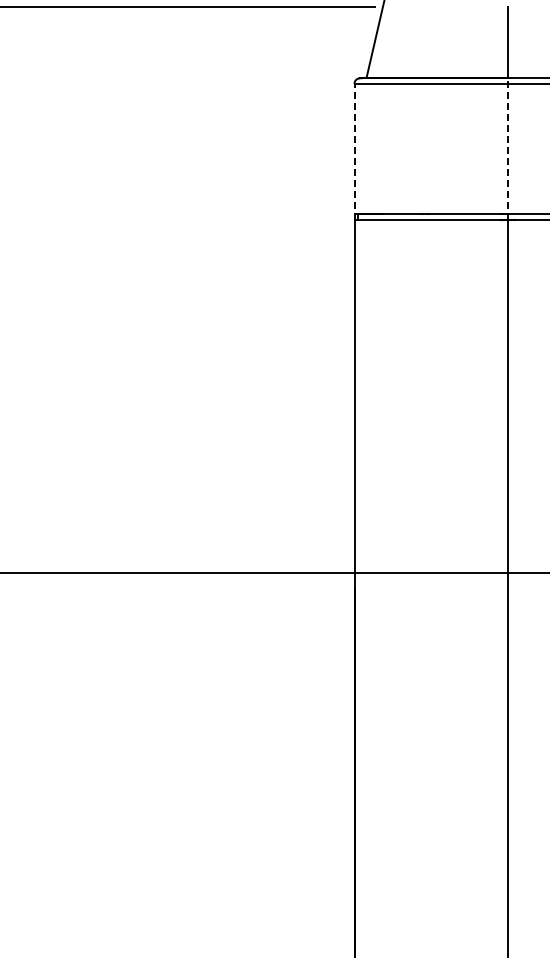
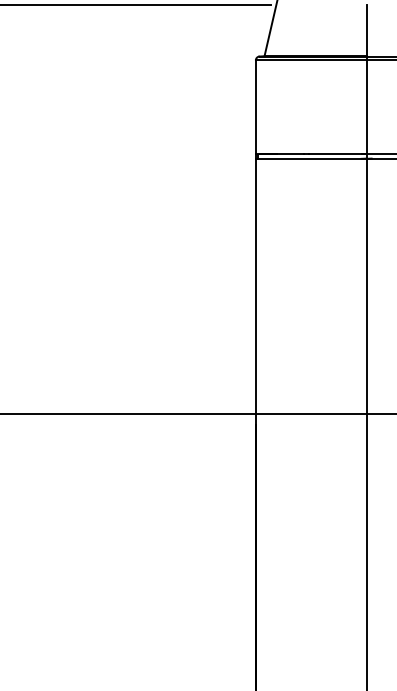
line: (508, 148) -> (366, 107), dashed -> solid
line: (354, 151) -> (255, 109), dashed -> solid

